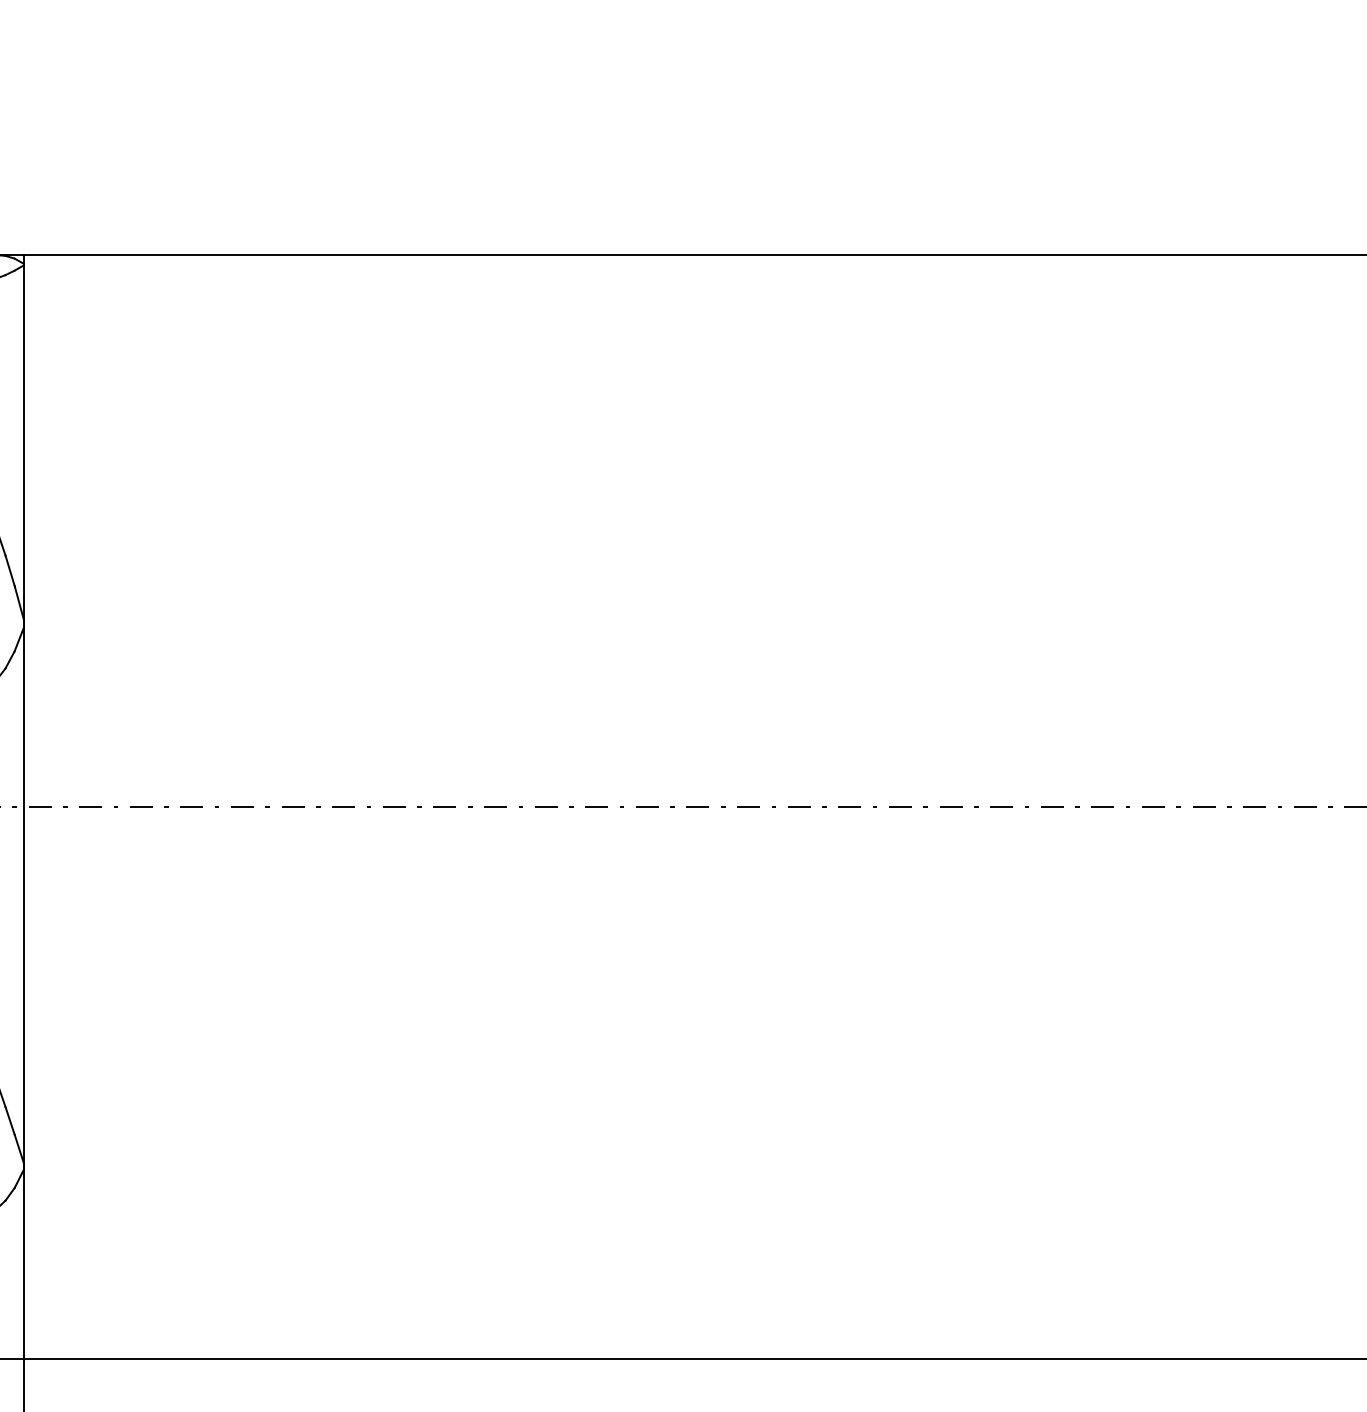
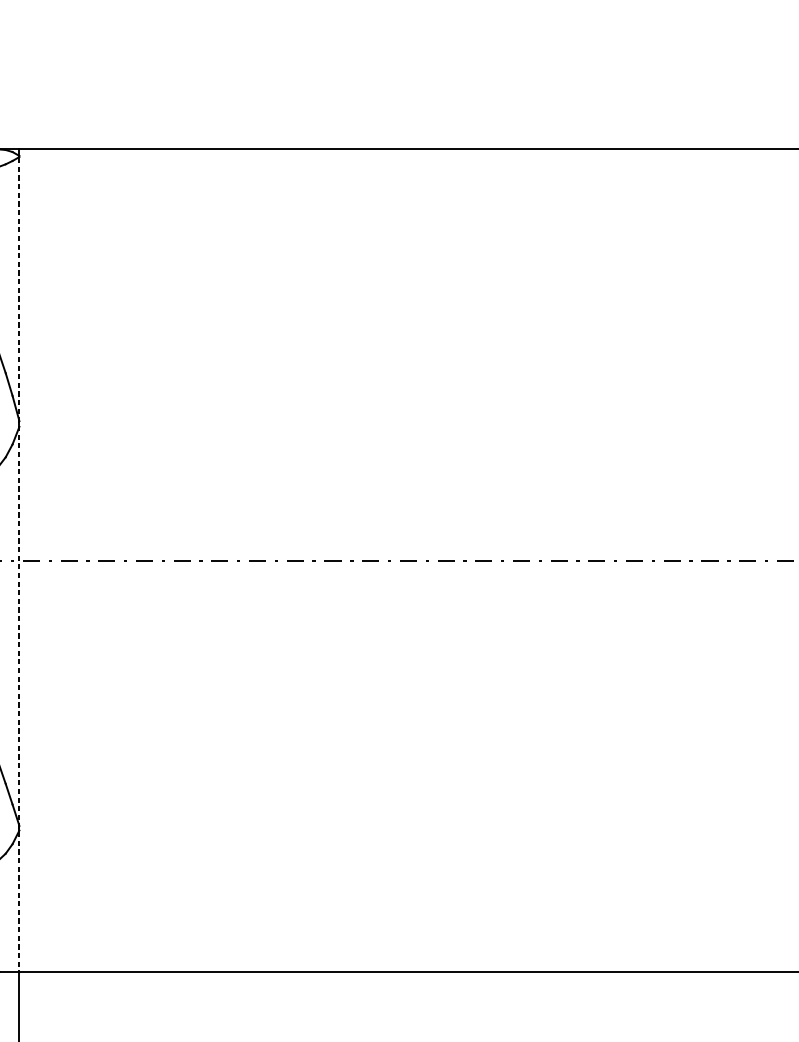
line: (23, 807) -> (19, 560), solid -> dashed

